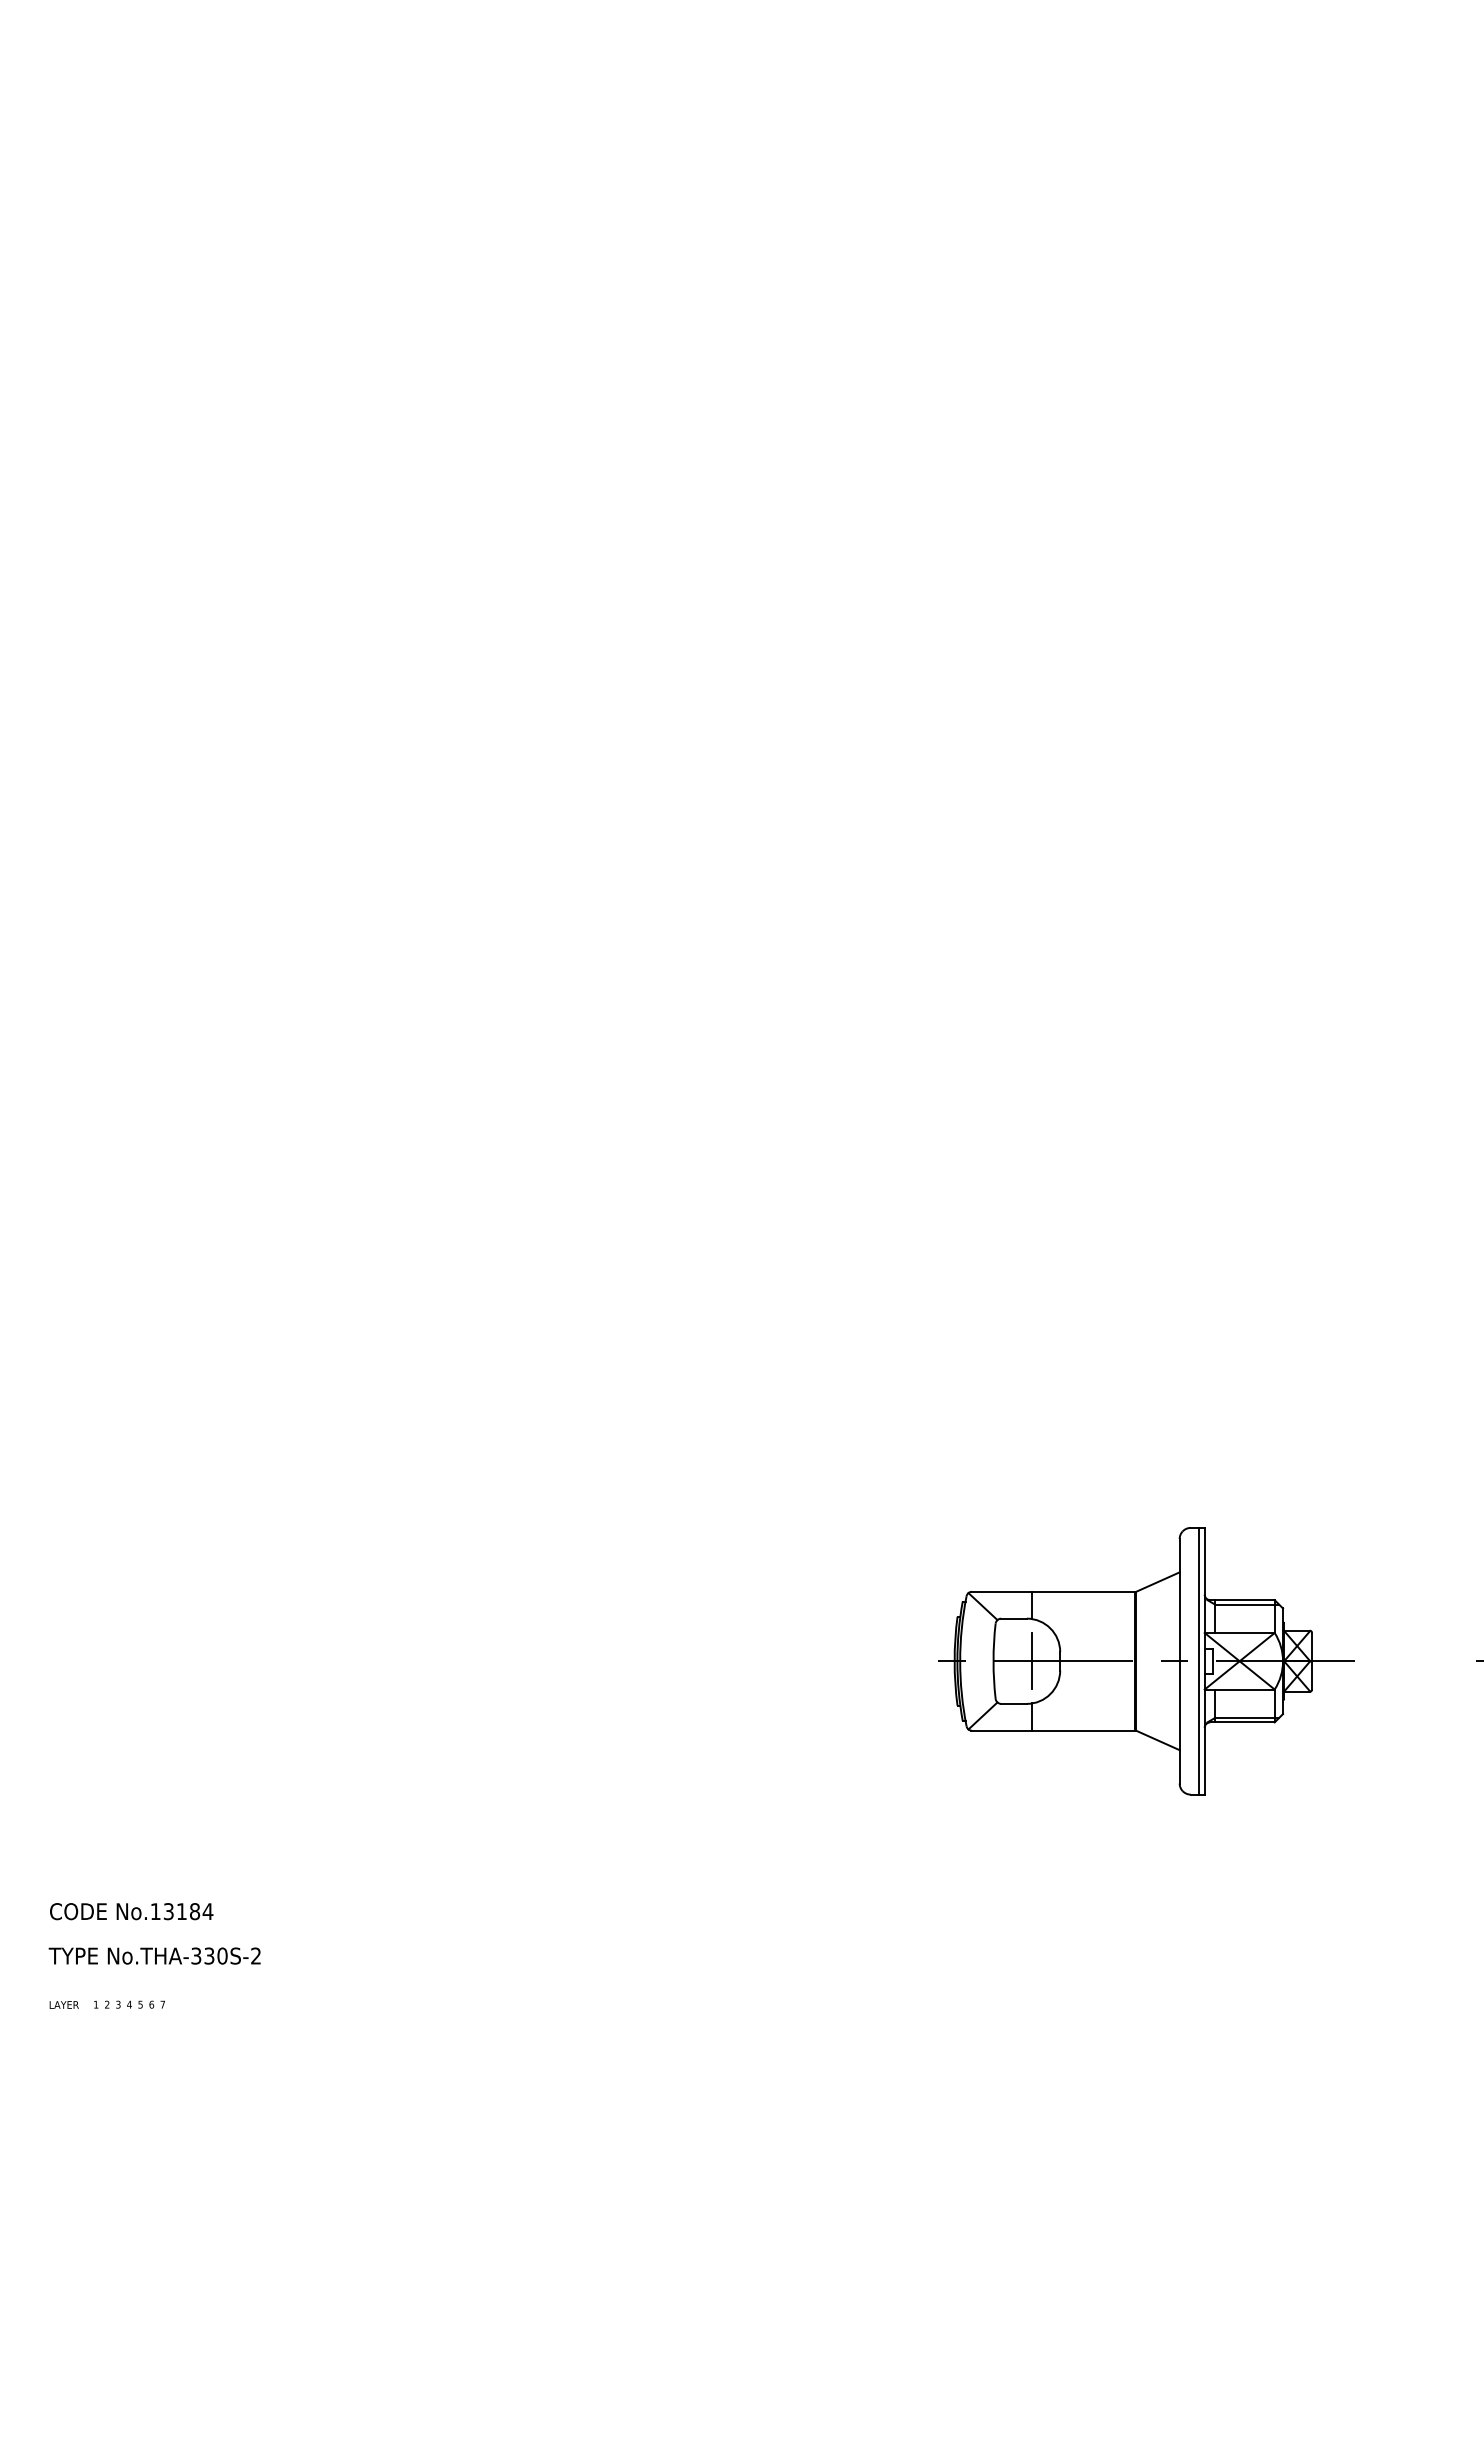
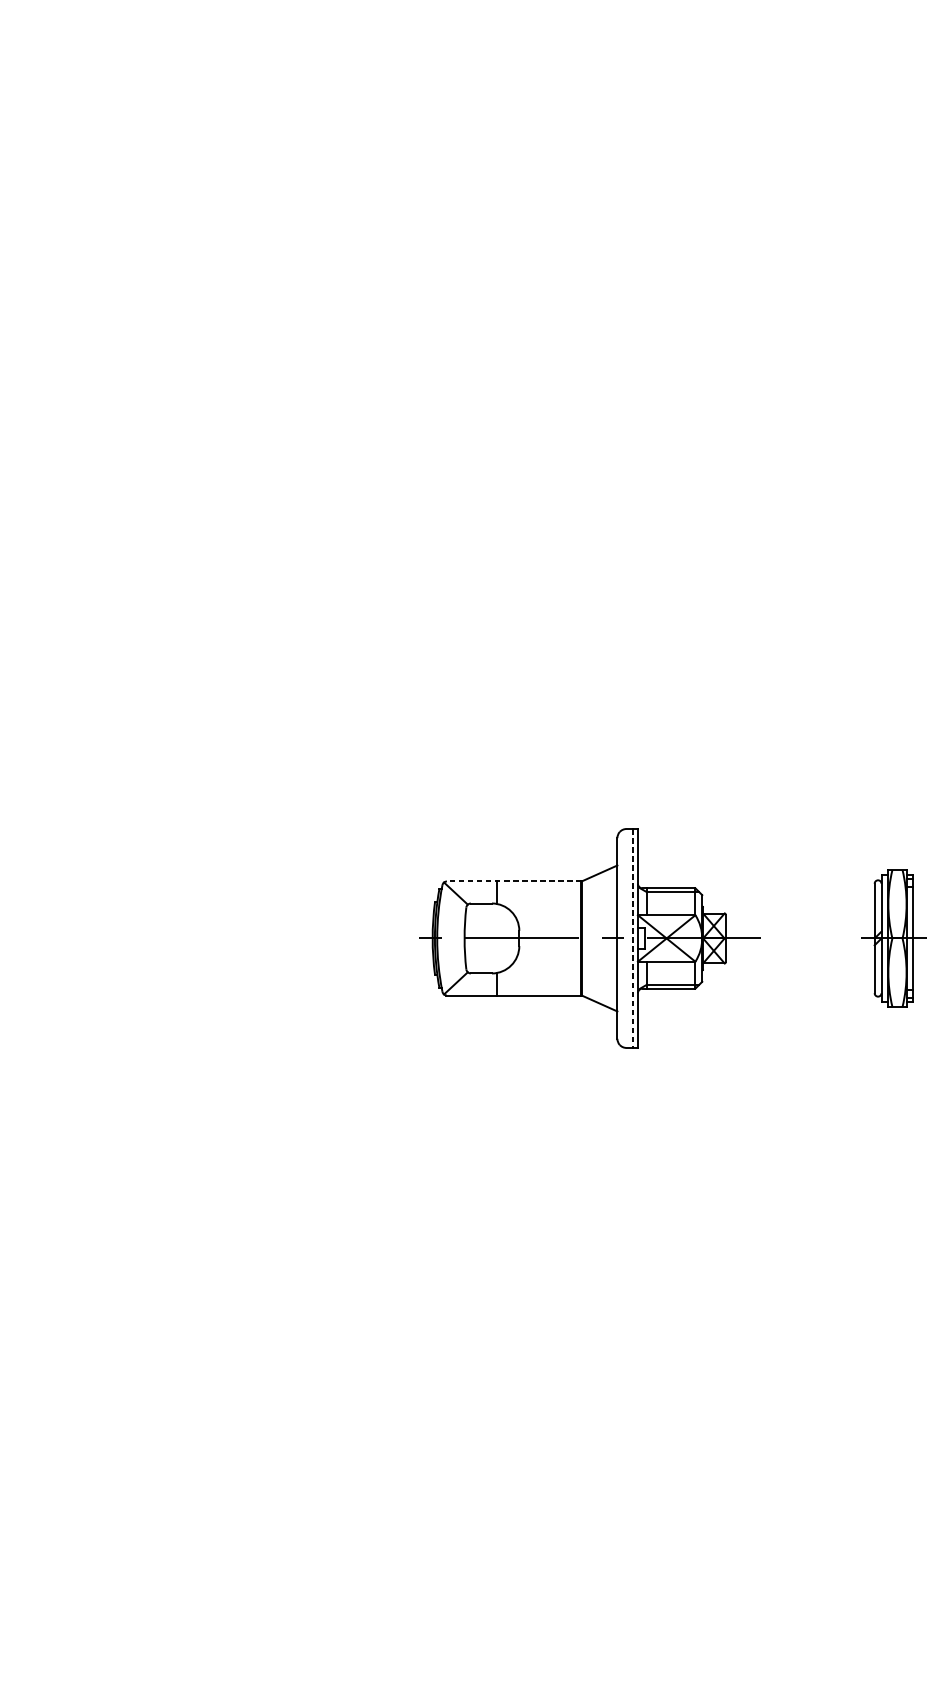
line: (1053, 1591) -> (513, 881), solid -> dashed
line: (1032, 1661) -> (496, 938), removed
line: (1199, 1661) -> (633, 938), solid -> dashed

